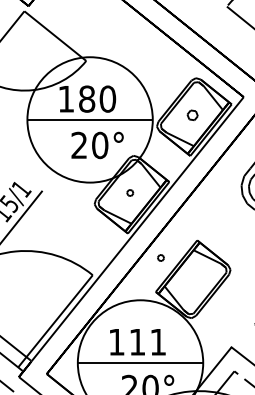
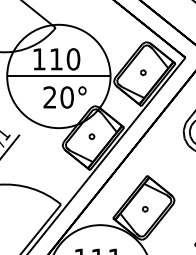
text: (87, 98) -> (56, 58), 180 -> 110
part: (192, 115) -> (143, 72), size x0.62
part: (160, 257) -> (144, 208), moved

